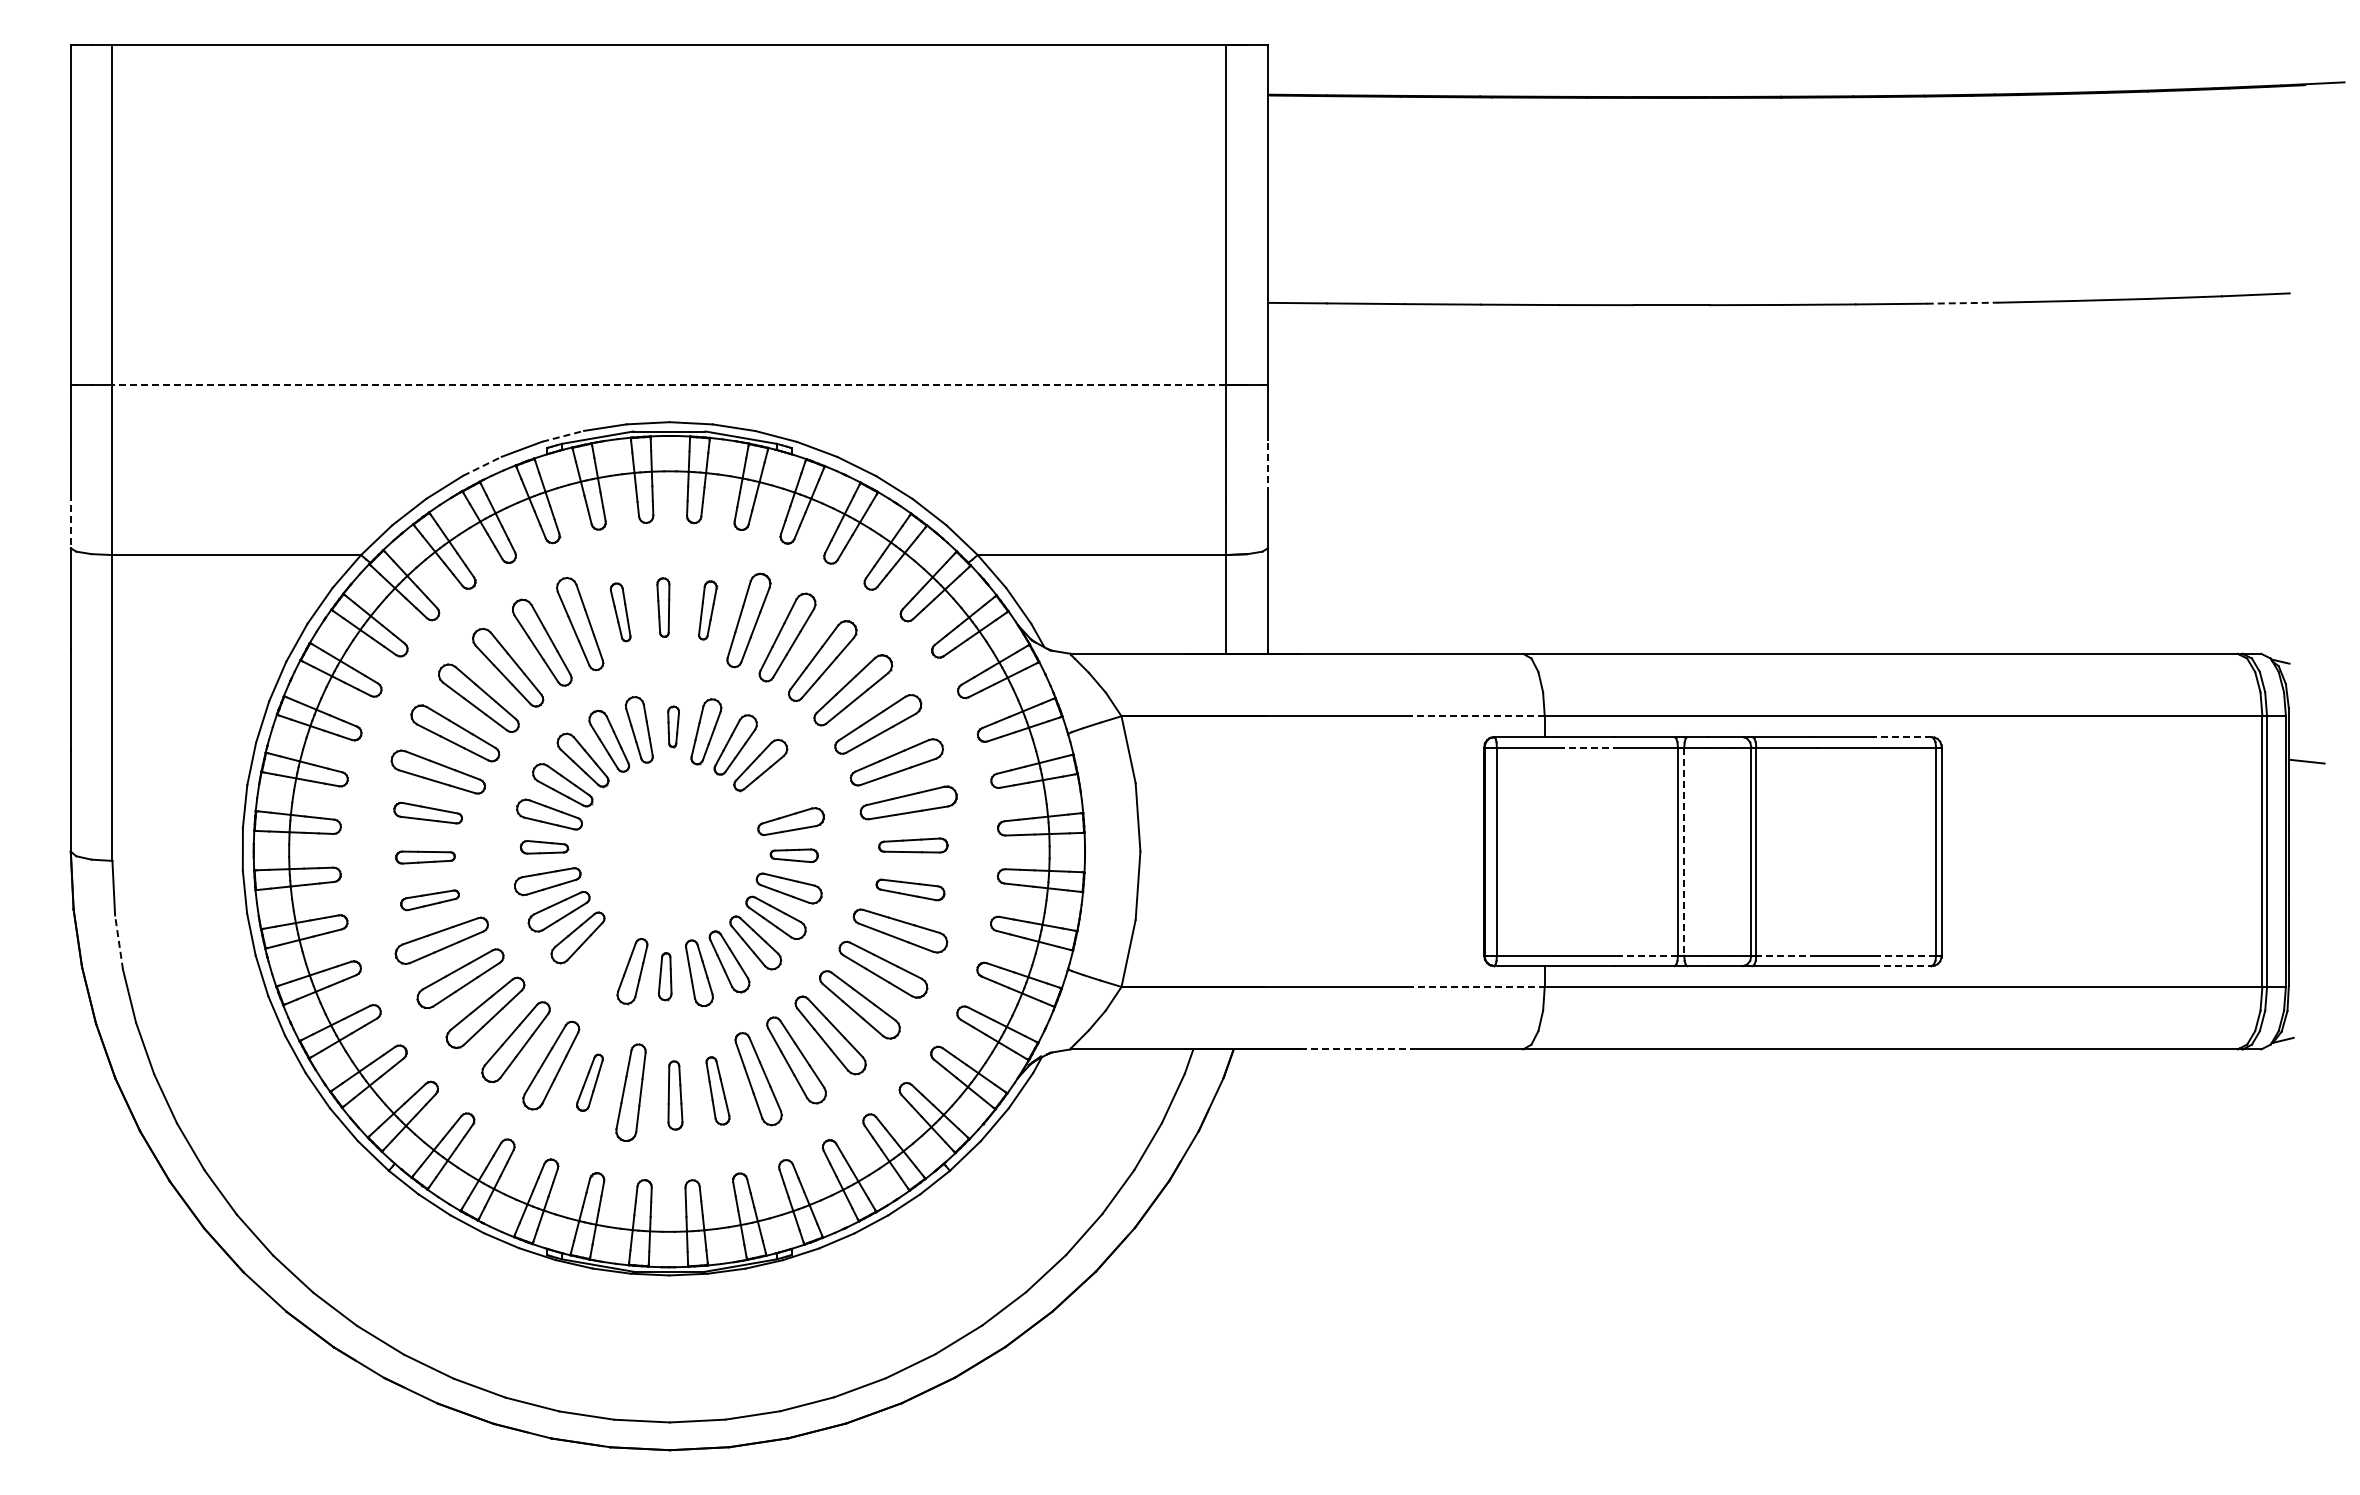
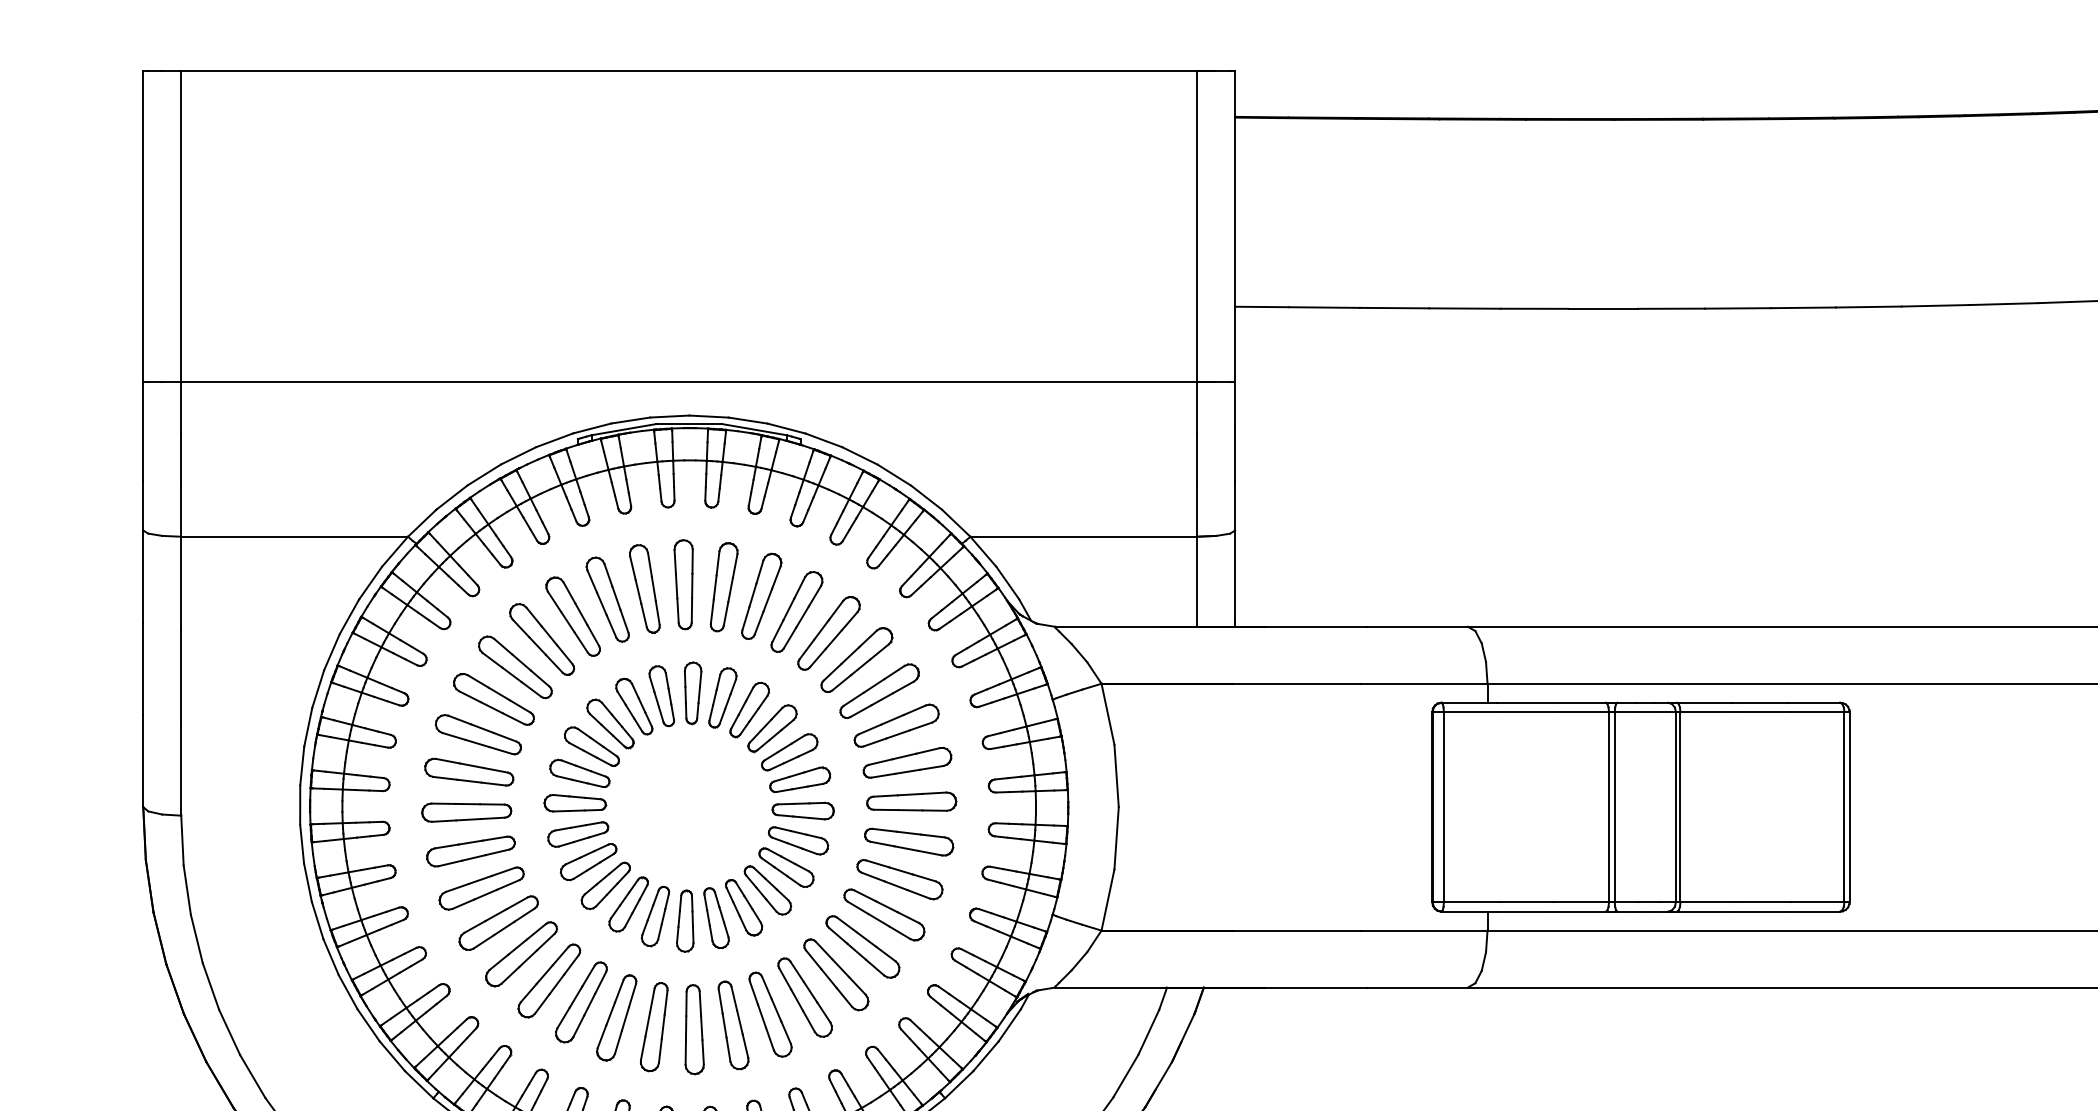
line: (1962, 303) -> (1868, 307), dashed -> solid
line: (669, 385) -> (689, 382), dashed -> solid
line: (563, 436) -> (592, 428), dashed -> solid
line: (482, 466) -> (518, 455), dashed -> solid
line: (1268, 466) -> (1235, 455), dashed -> solid
line: (70, 521) -> (143, 506), dashed -> solid
part: (663, 607) -> (683, 584), size x1.67
part: (707, 610) -> (723, 587), size x1.67
part: (620, 612) -> (644, 589), size x1.67
line: (1475, 716) -> (1424, 683), dashed -> solid
part: (673, 726) -> (692, 693), size x1.67
line: (1901, 737) -> (1812, 703), dashed -> solid
line: (1588, 747) -> (1527, 712), dashed -> solid
part: (779, 791) -> (789, 752), added
part: (427, 812) -> (468, 771), size x1.43
part: (913, 845) -> (911, 801), size x1.43
part: (544, 847) -> (575, 803), size x1.43
line: (1684, 852) -> (1614, 808), dashed -> solid
part: (793, 855) -> (802, 810), size x1.43
part: (425, 857) -> (466, 812), size x1.67
part: (910, 889) -> (909, 841), size x1.43
part: (429, 900) -> (470, 851), size x1.67
line: (118, 942) -> (186, 890), dashed -> solid
line: (1647, 955) -> (1581, 901), dashed -> solid
line: (1786, 955) -> (1707, 901), dashed -> solid
line: (1906, 955) -> (1817, 901), dashed -> solid
part: (603, 957) -> (629, 903), added
line: (1902, 966) -> (1813, 911), dashed -> solid
part: (665, 976) -> (685, 921), size x1.43
line: (1476, 986) -> (1425, 930), dashed -> solid
line: (1357, 1049) -> (1316, 987), dashed -> solid
part: (589, 1082) -> (616, 1017), size x1.67
part: (717, 1090) -> (733, 1025), size x1.43
part: (675, 1095) -> (694, 1029), size x1.43

